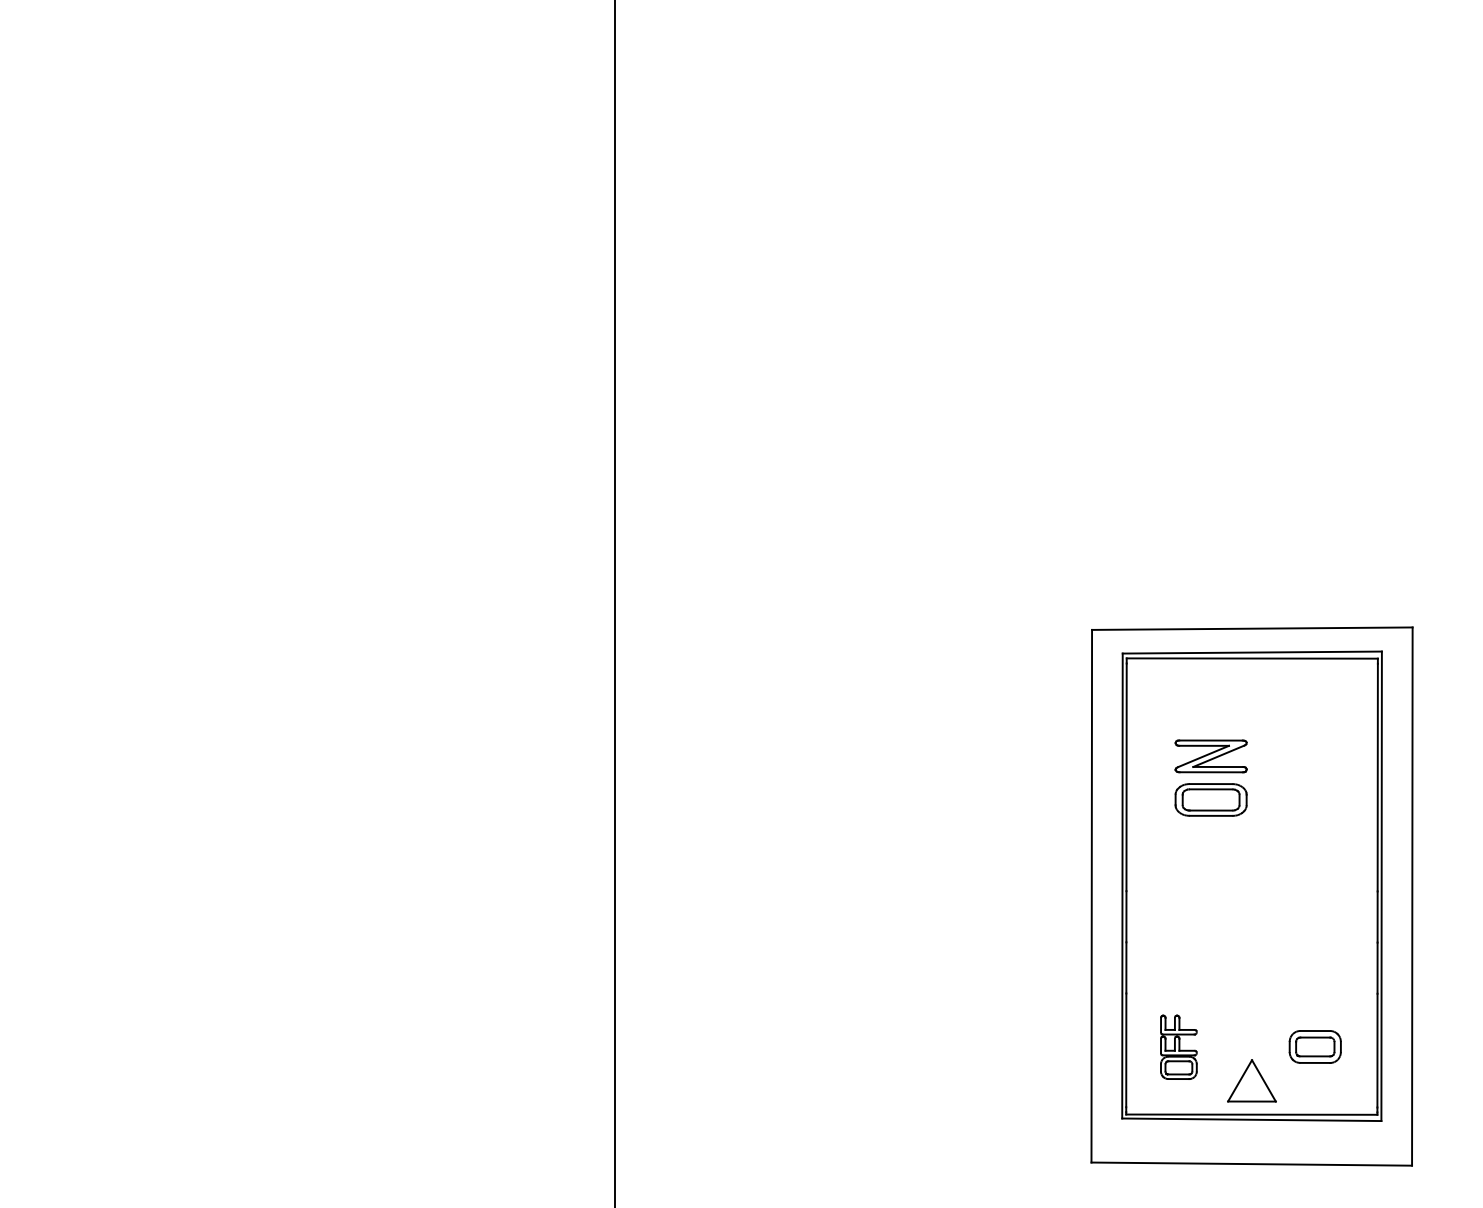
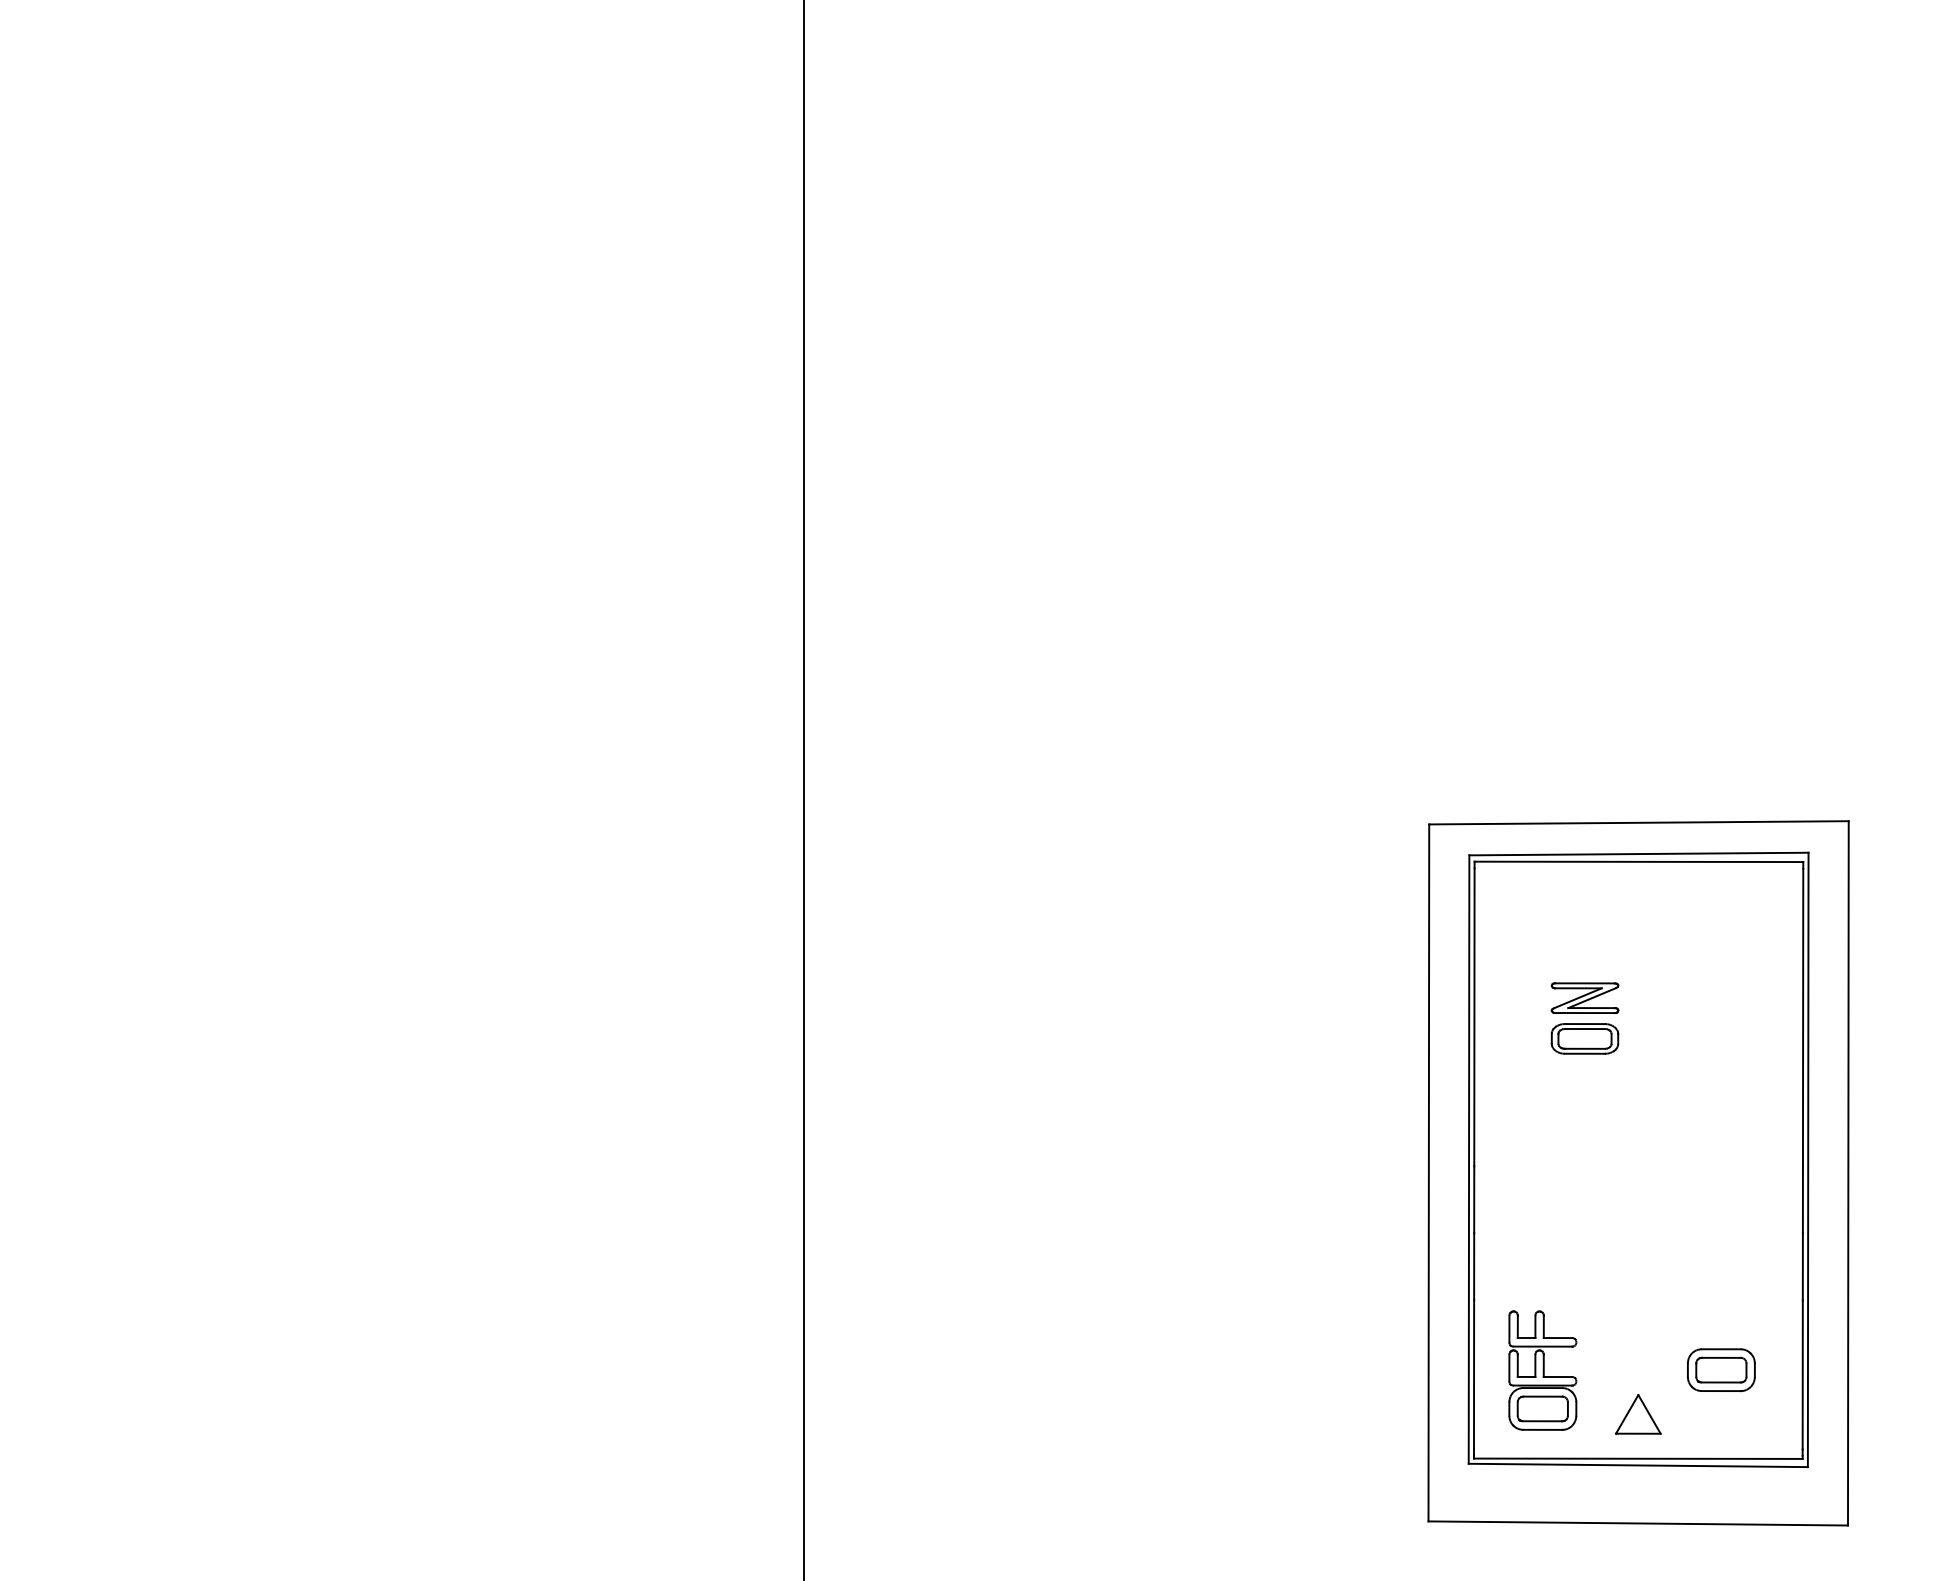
part: (1210, 778) -> (1584, 1018), size x0.71
part: (1178, 1047) -> (1542, 1370), size x1.43
part: (1251, 1080) -> (1637, 1414), size x0.71

